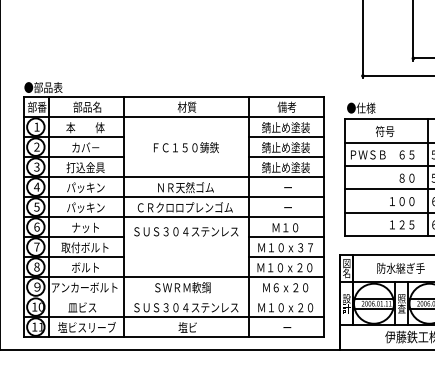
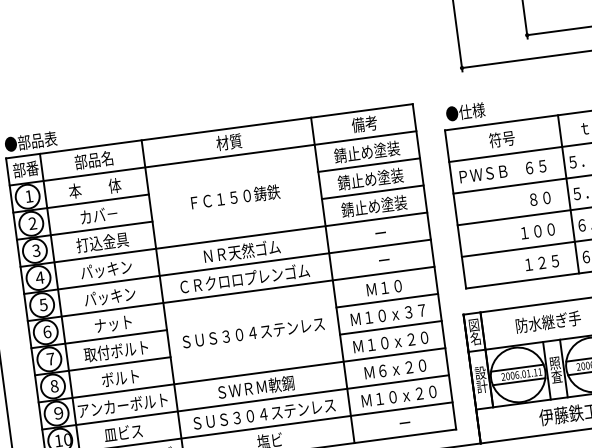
text: (186, 231) -> (253, 332), moved
line: (173, 297) -> (245, 402), added

